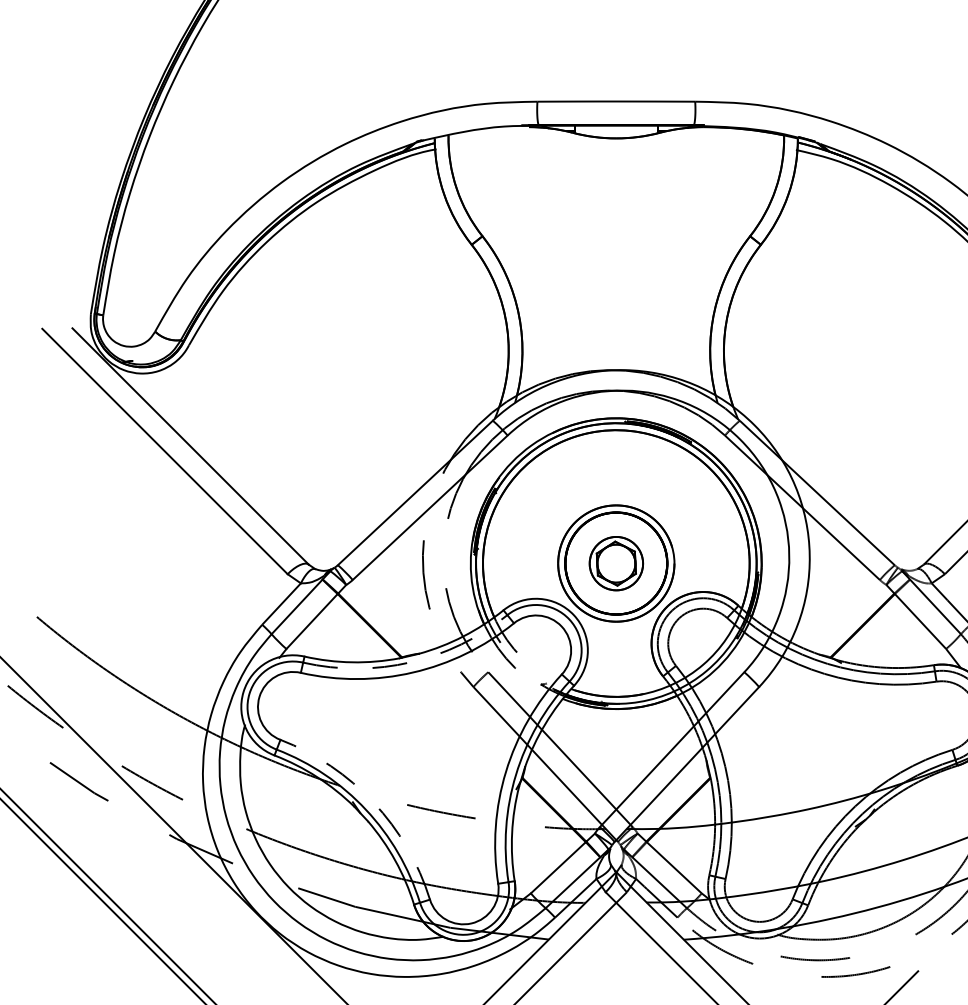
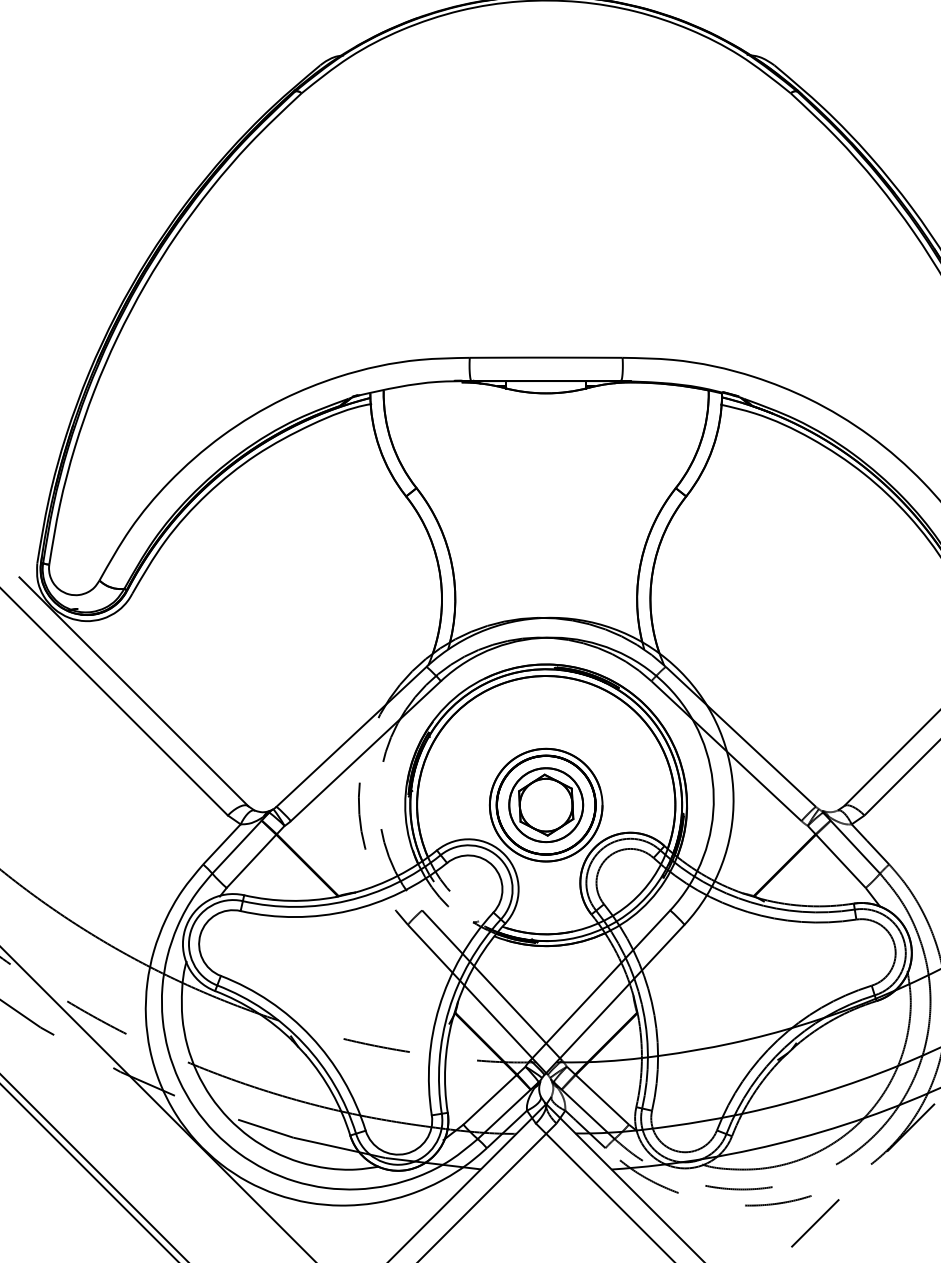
part: (616, 563) -> (546, 805), size x1.43
arc: (411, 661) -> (347, 900), dashed -> solid
arc: (374, 802) -> (311, 1036), dashed -> solid

